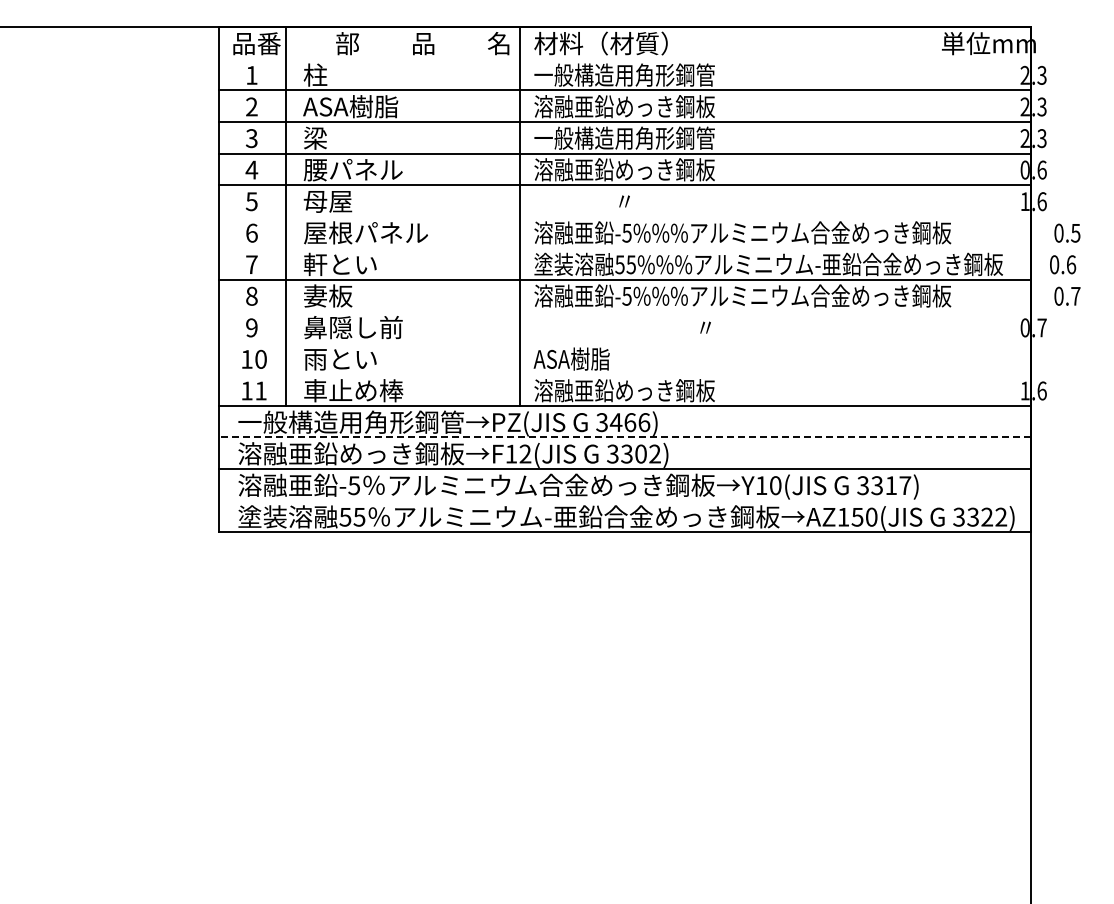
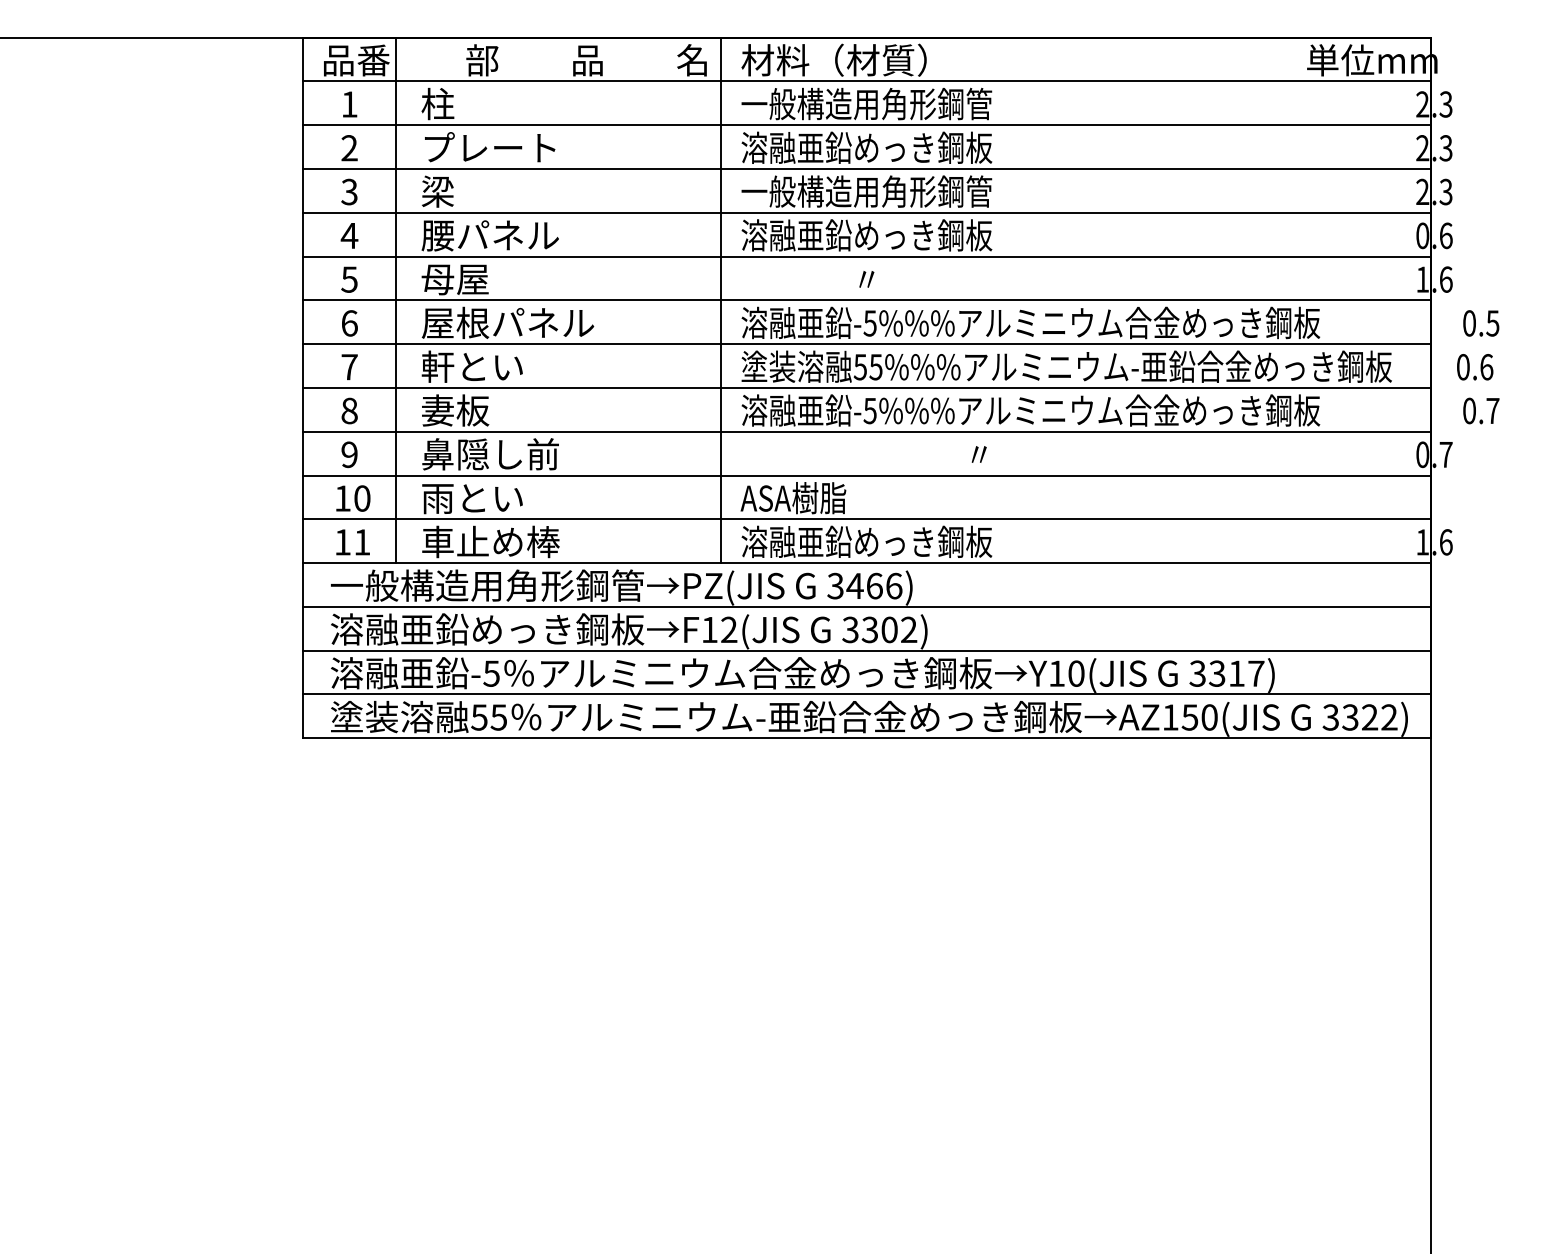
line: (624, 58) -> (866, 80), added
text: (351, 106) -> (487, 147), ASA樹脂 -> プレート
line: (624, 216) -> (866, 300), added
line: (624, 248) -> (866, 344), added
line: (624, 311) -> (866, 432), added
line: (624, 342) -> (866, 475), added
line: (624, 374) -> (866, 519), added
line: (624, 437) -> (866, 606), dashed -> solid
line: (624, 500) -> (866, 694), added

